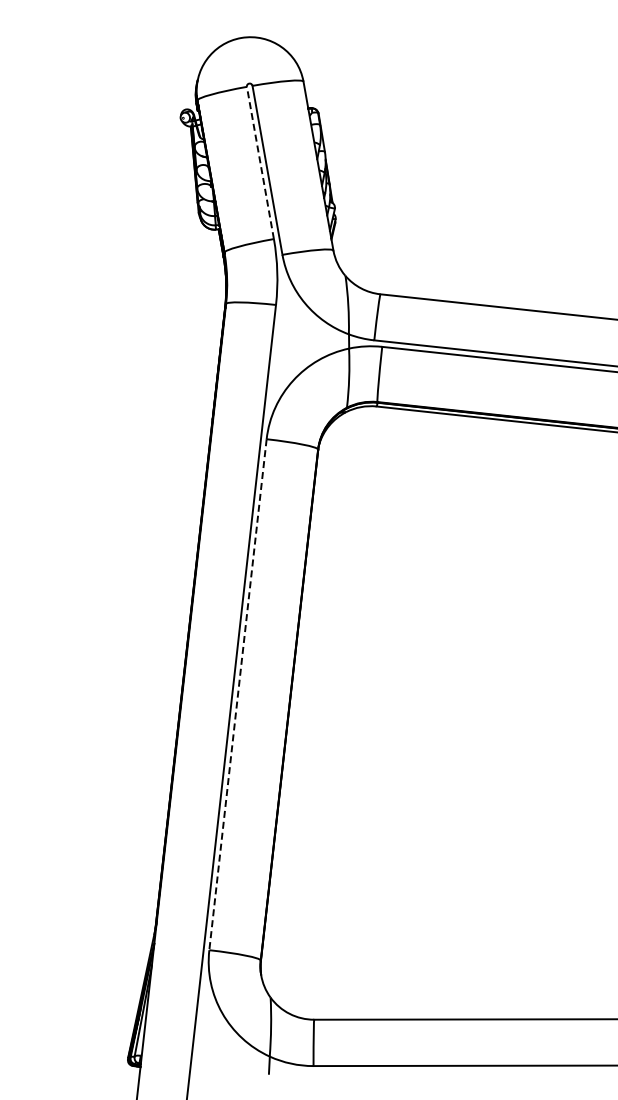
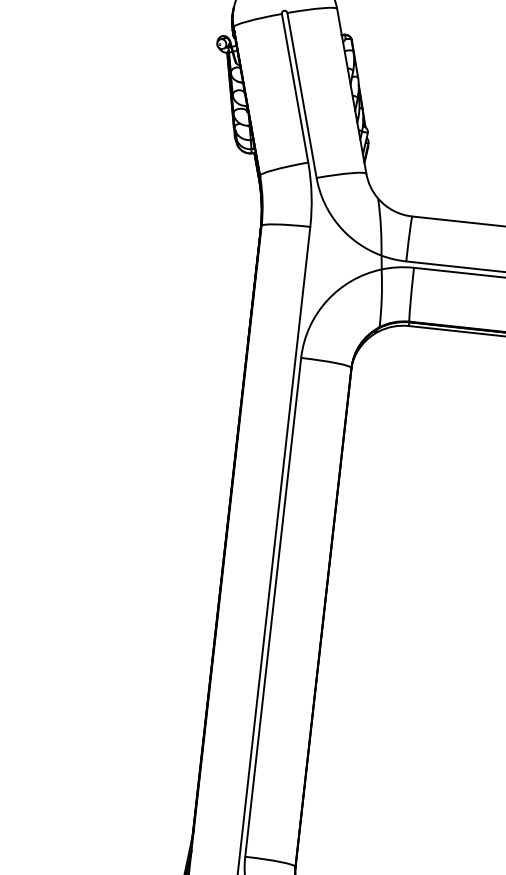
line: (260, 162) -> (295, 87), dashed -> solid
line: (237, 695) -> (272, 608), dashed -> solid

